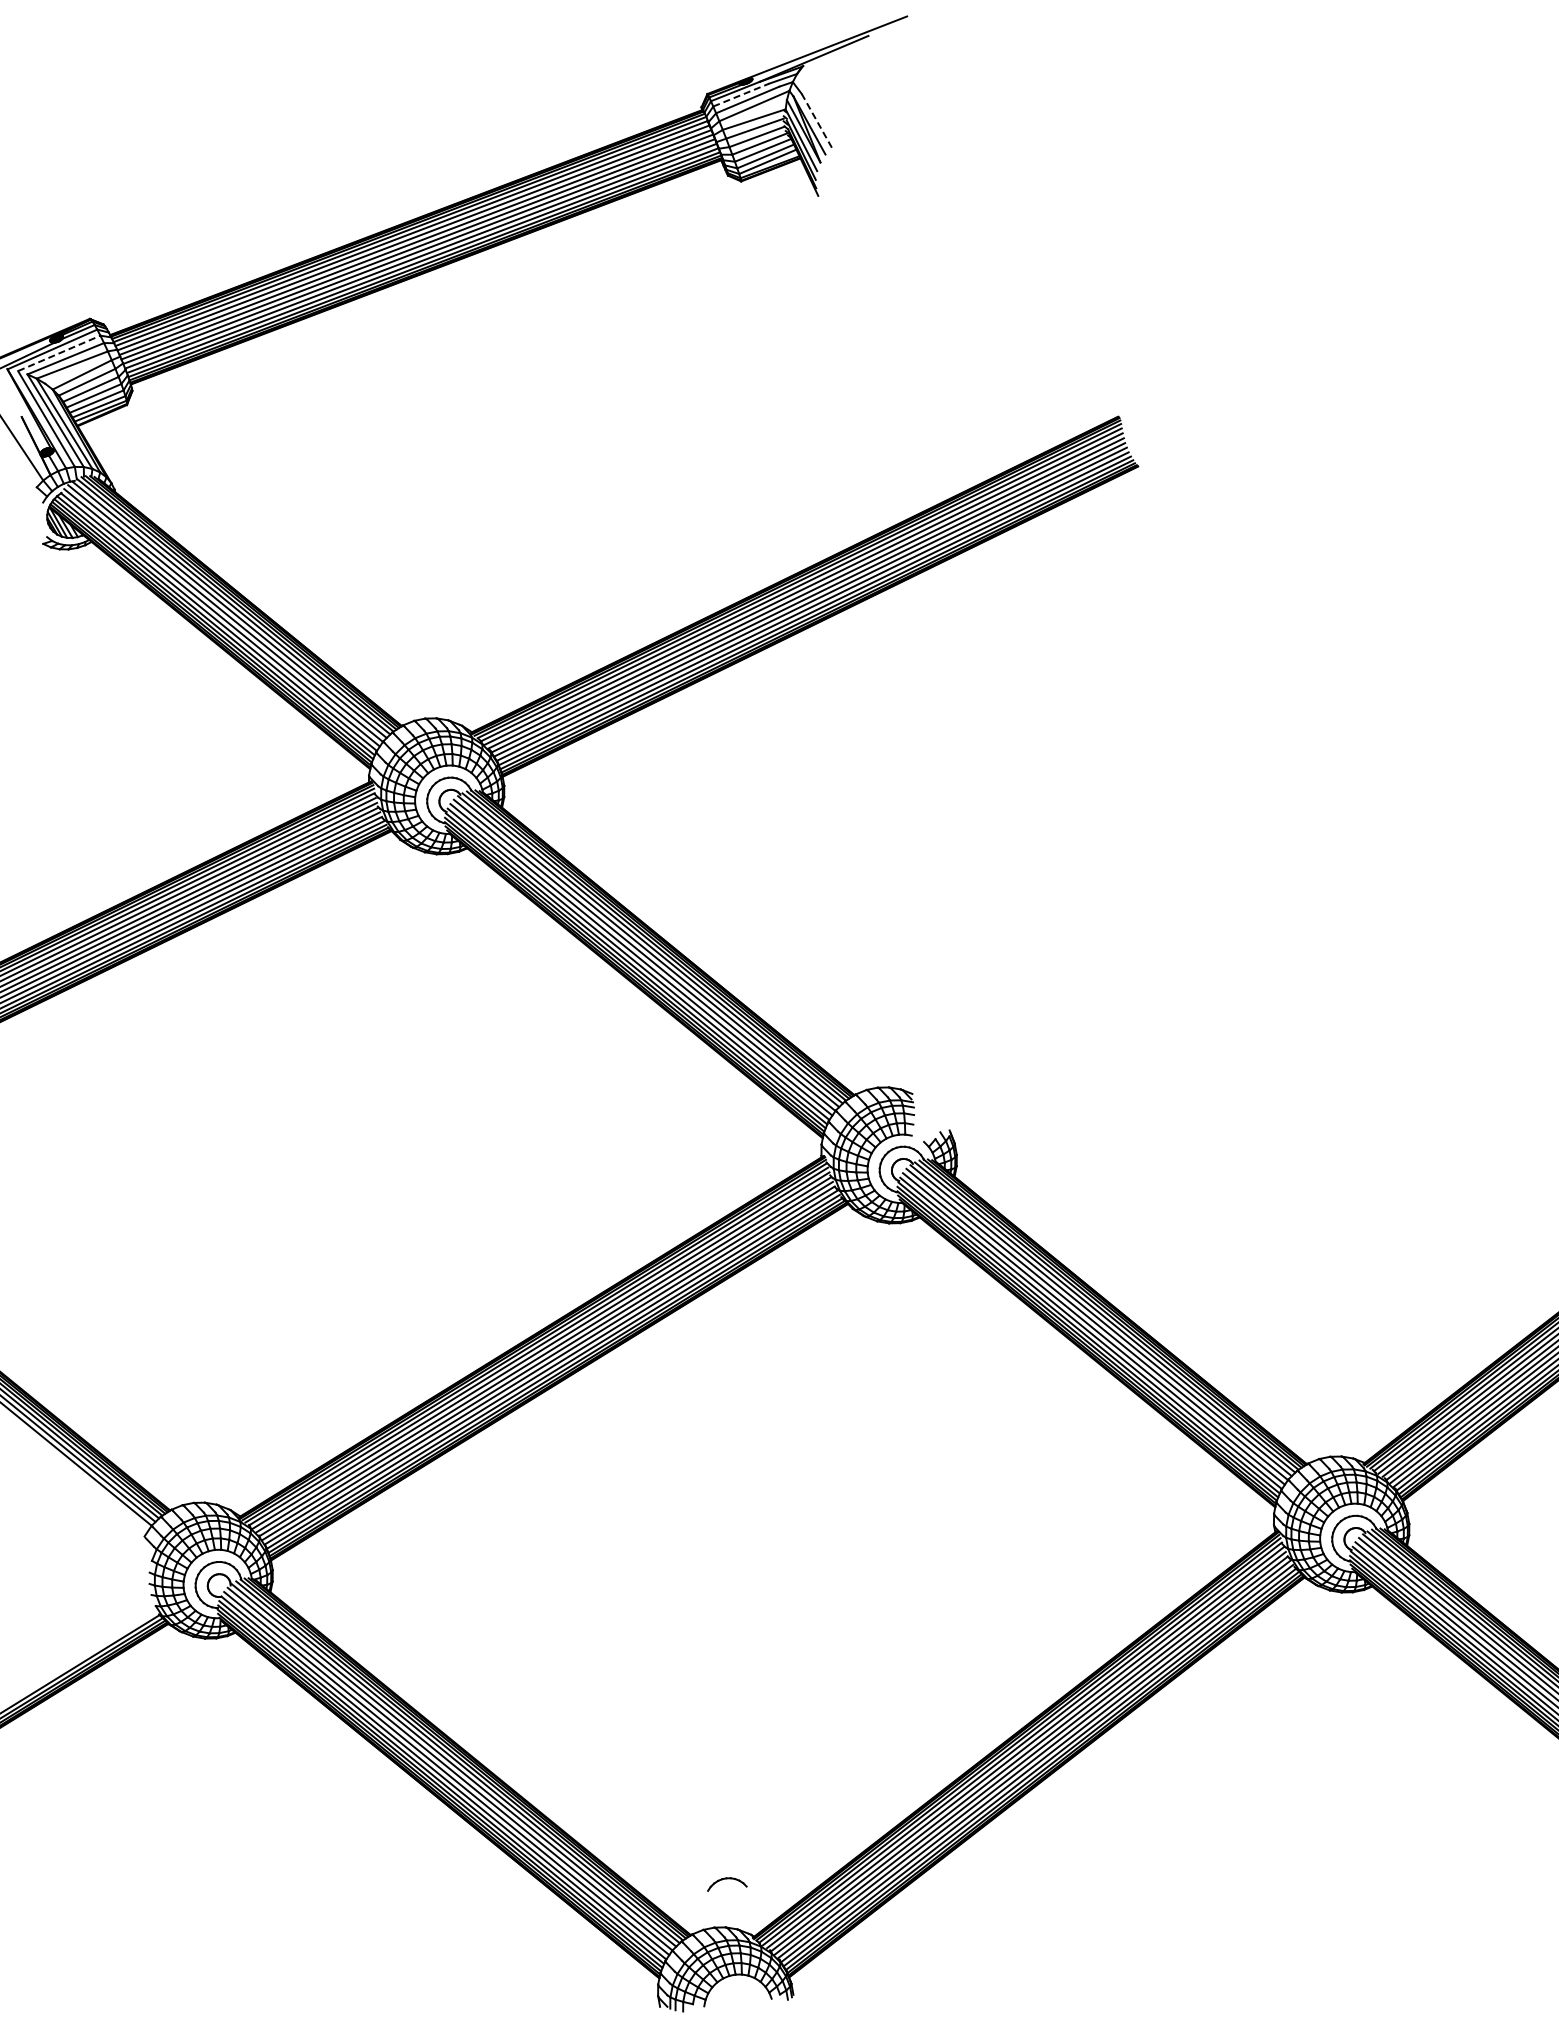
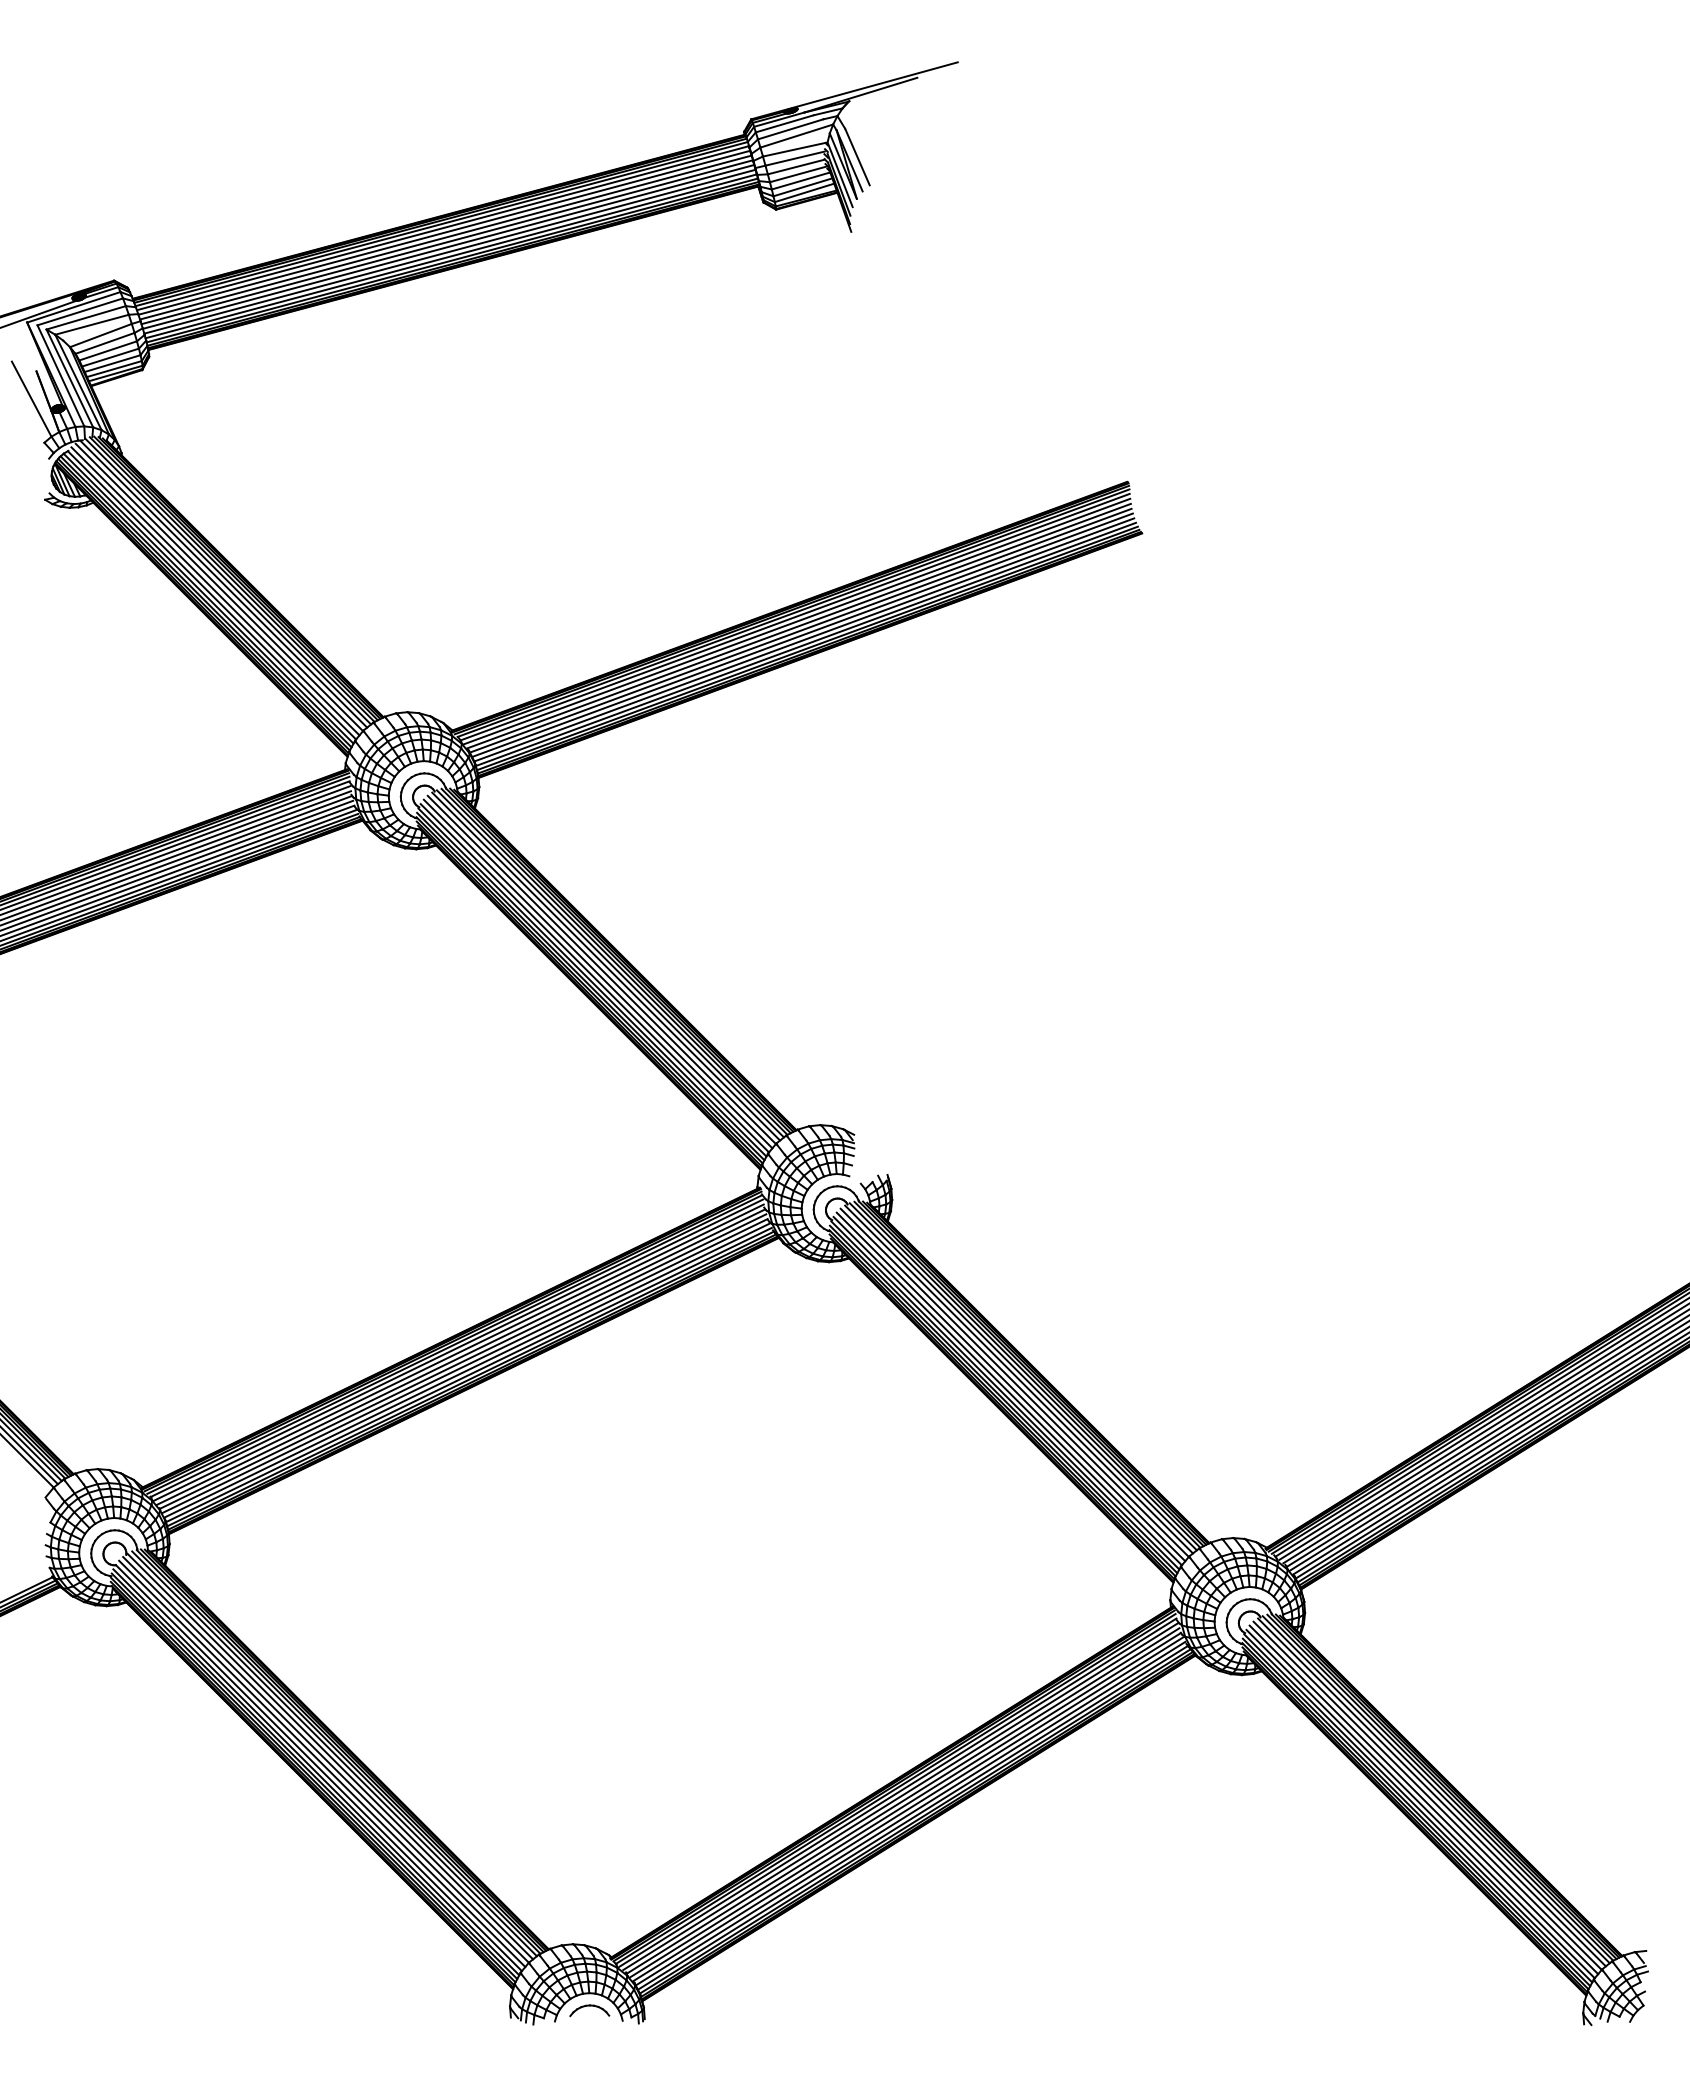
line: (741, 94) -> (785, 123), dashed -> solid
line: (816, 121) -> (857, 157), dashed -> solid
line: (59, 353) -> (80, 311), dashed -> solid
part: (726, 1883) -> (589, 2010), moved

